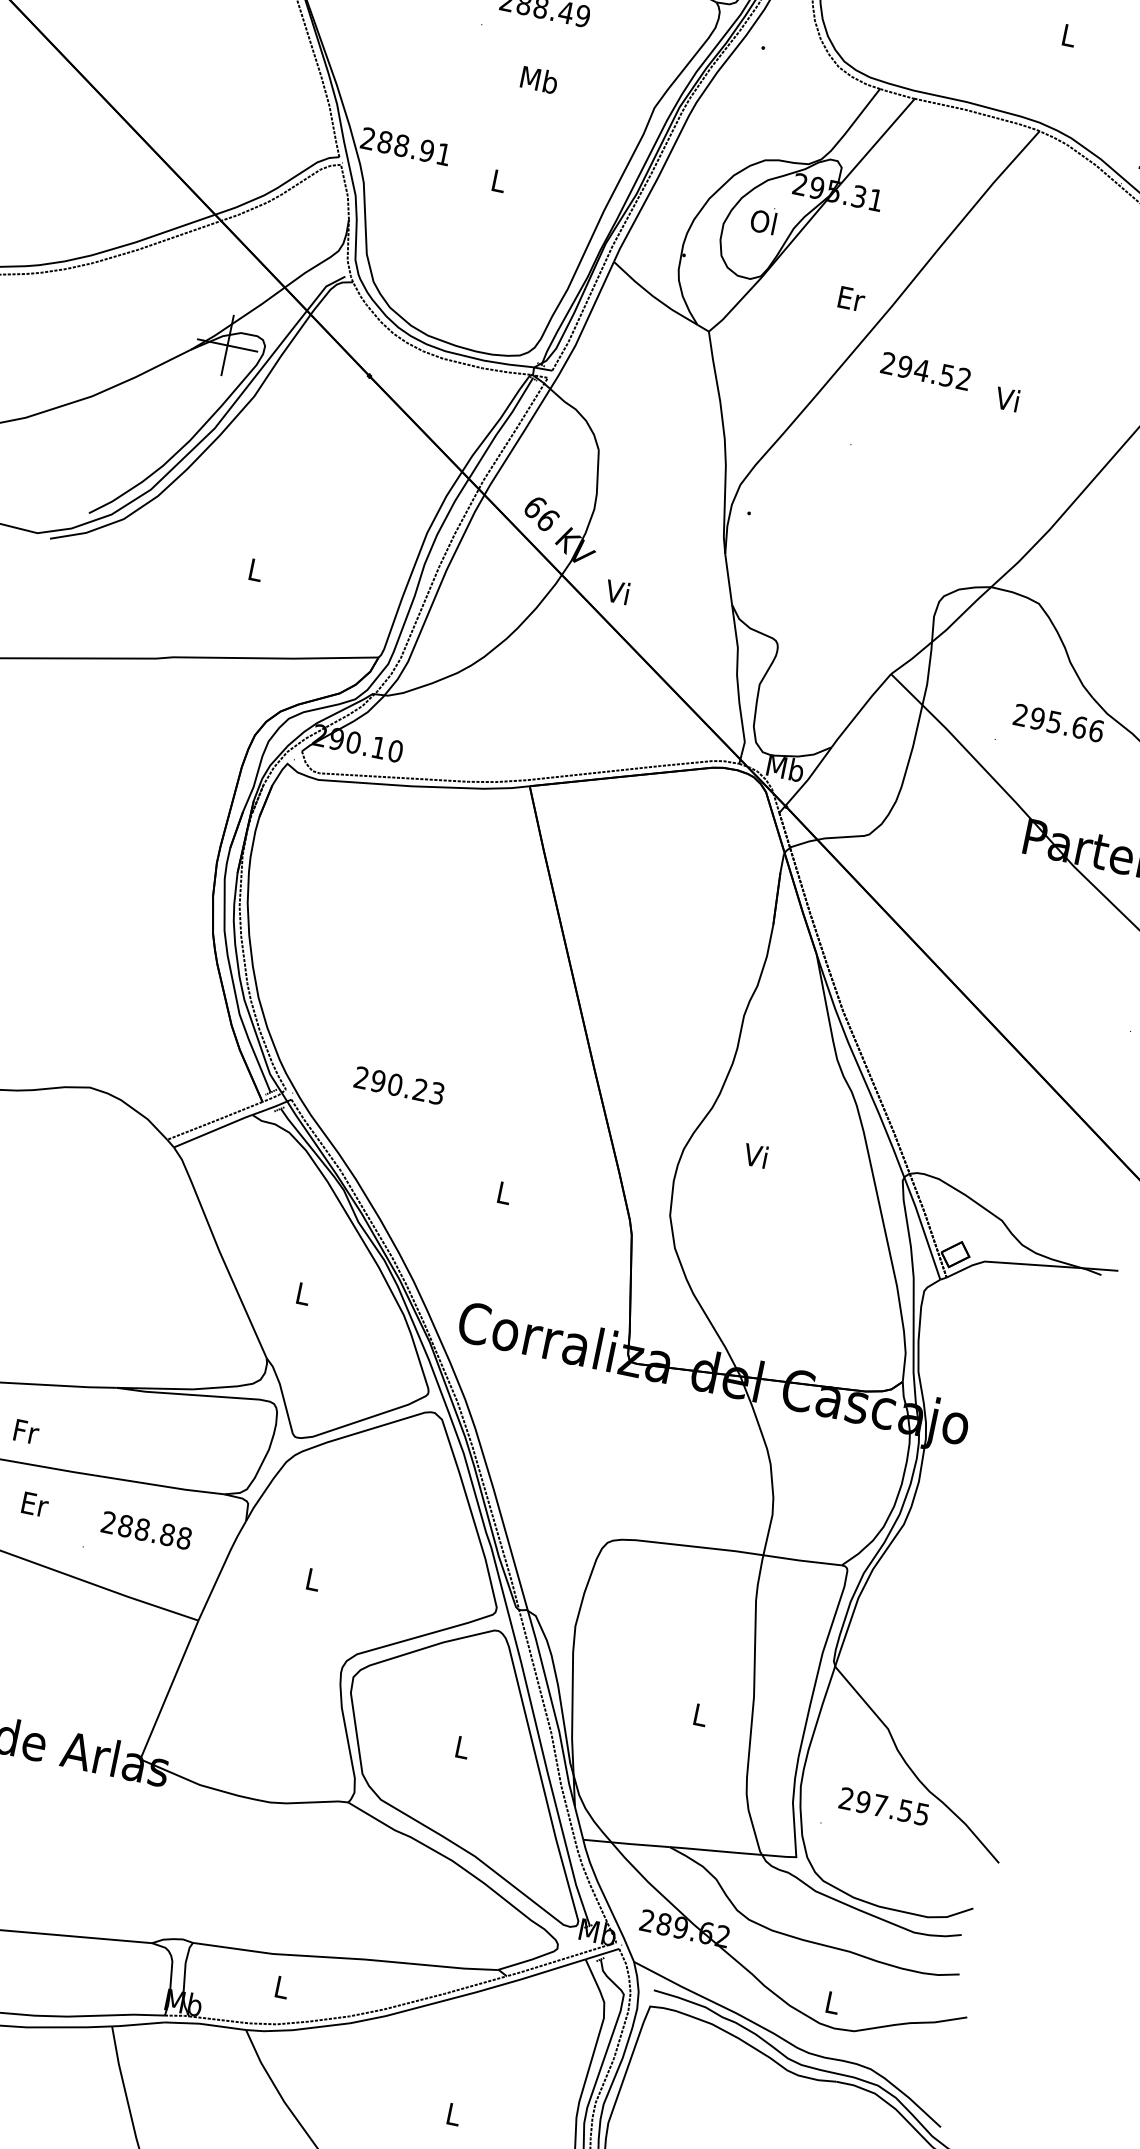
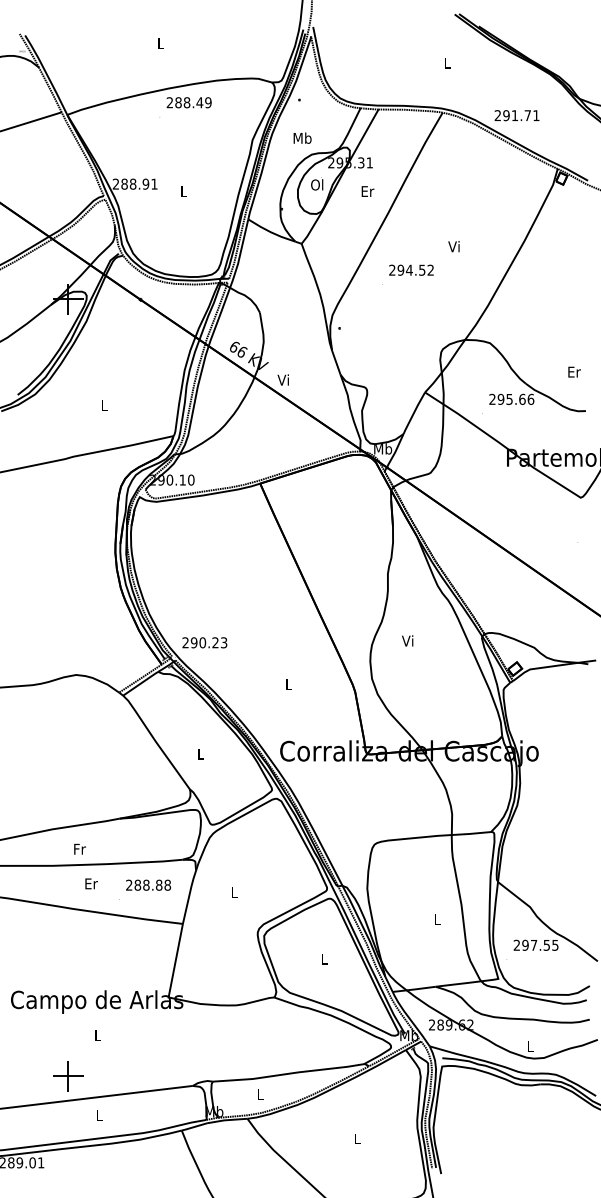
text: (539, 78) -> (302, 137), moved
text: (850, 298) -> (367, 191), moved
text: (926, 369) -> (411, 269), moved
text: (398, 1084) -> (204, 642), moved

